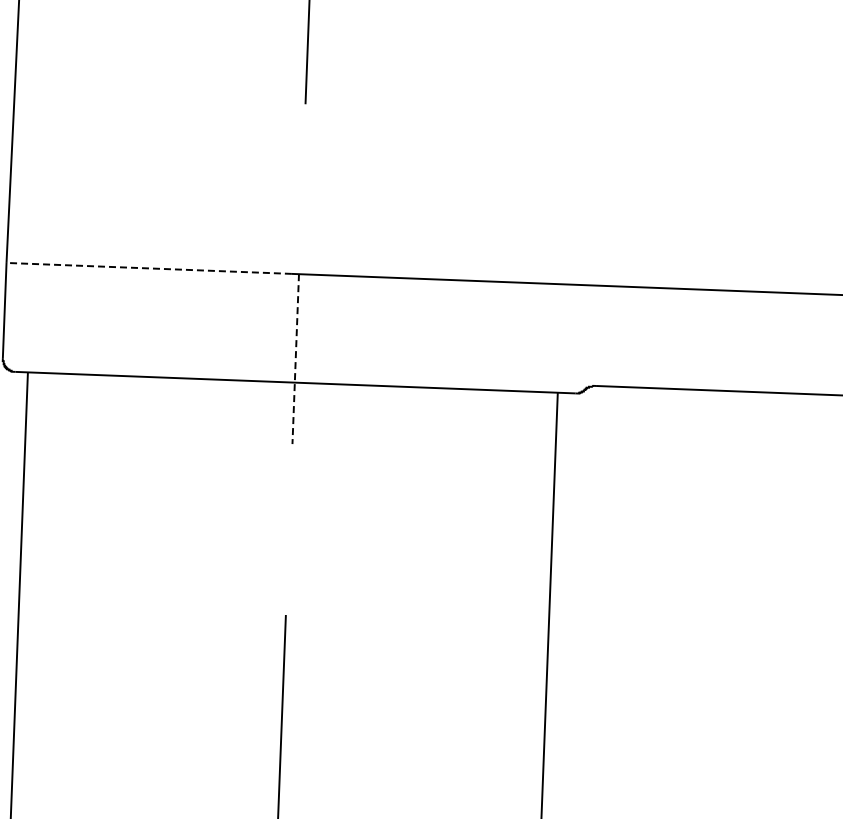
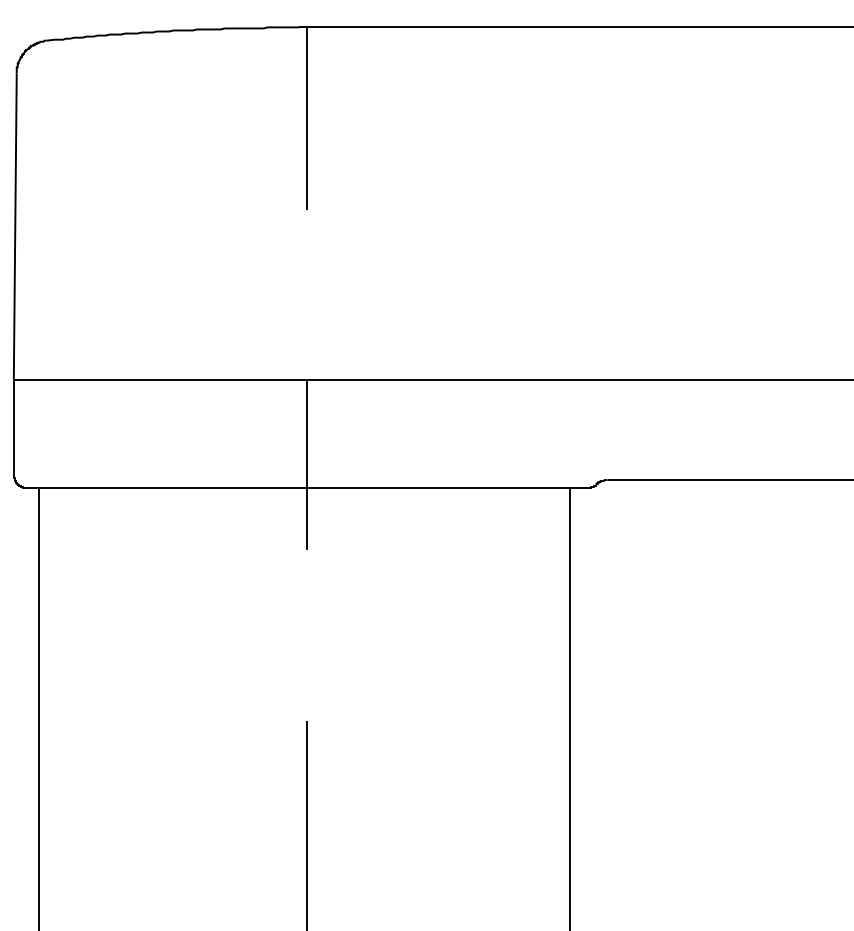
line: (149, 268) -> (156, 379), dashed -> solid
line: (295, 359) -> (306, 465), dashed -> solid

